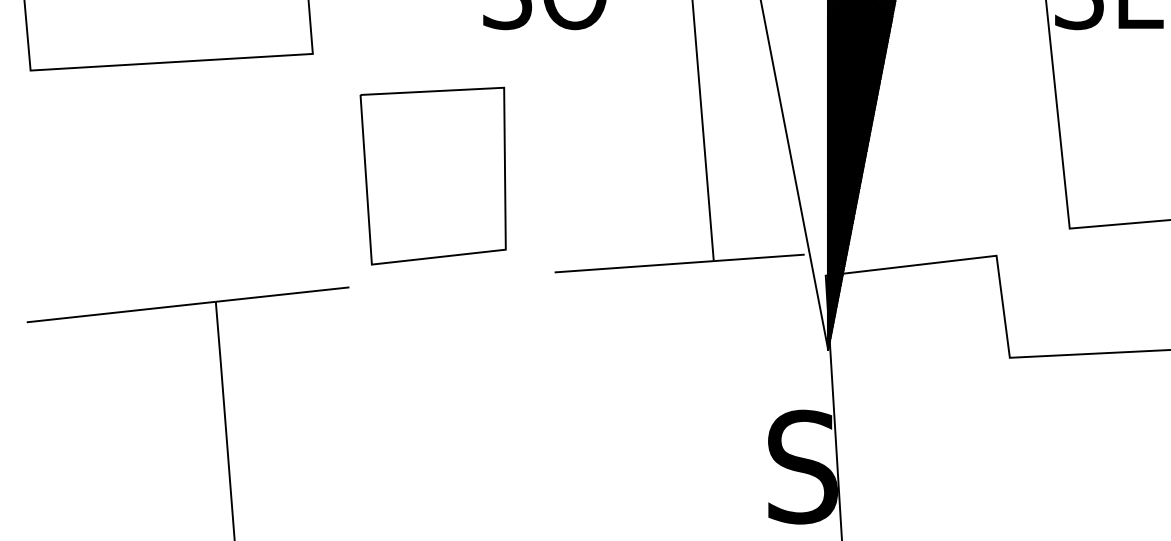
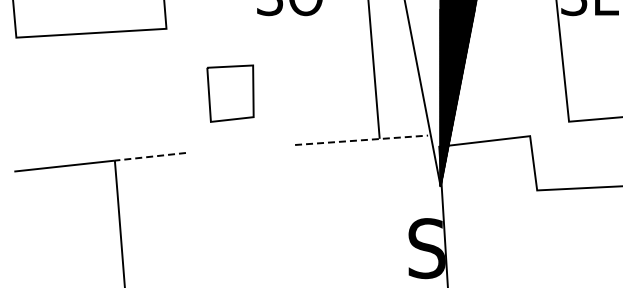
part: (433, 175) -> (230, 93), size x0.6
line: (679, 263) -> (361, 140), solid -> dashed
line: (282, 294) -> (150, 156), solid -> dashed

